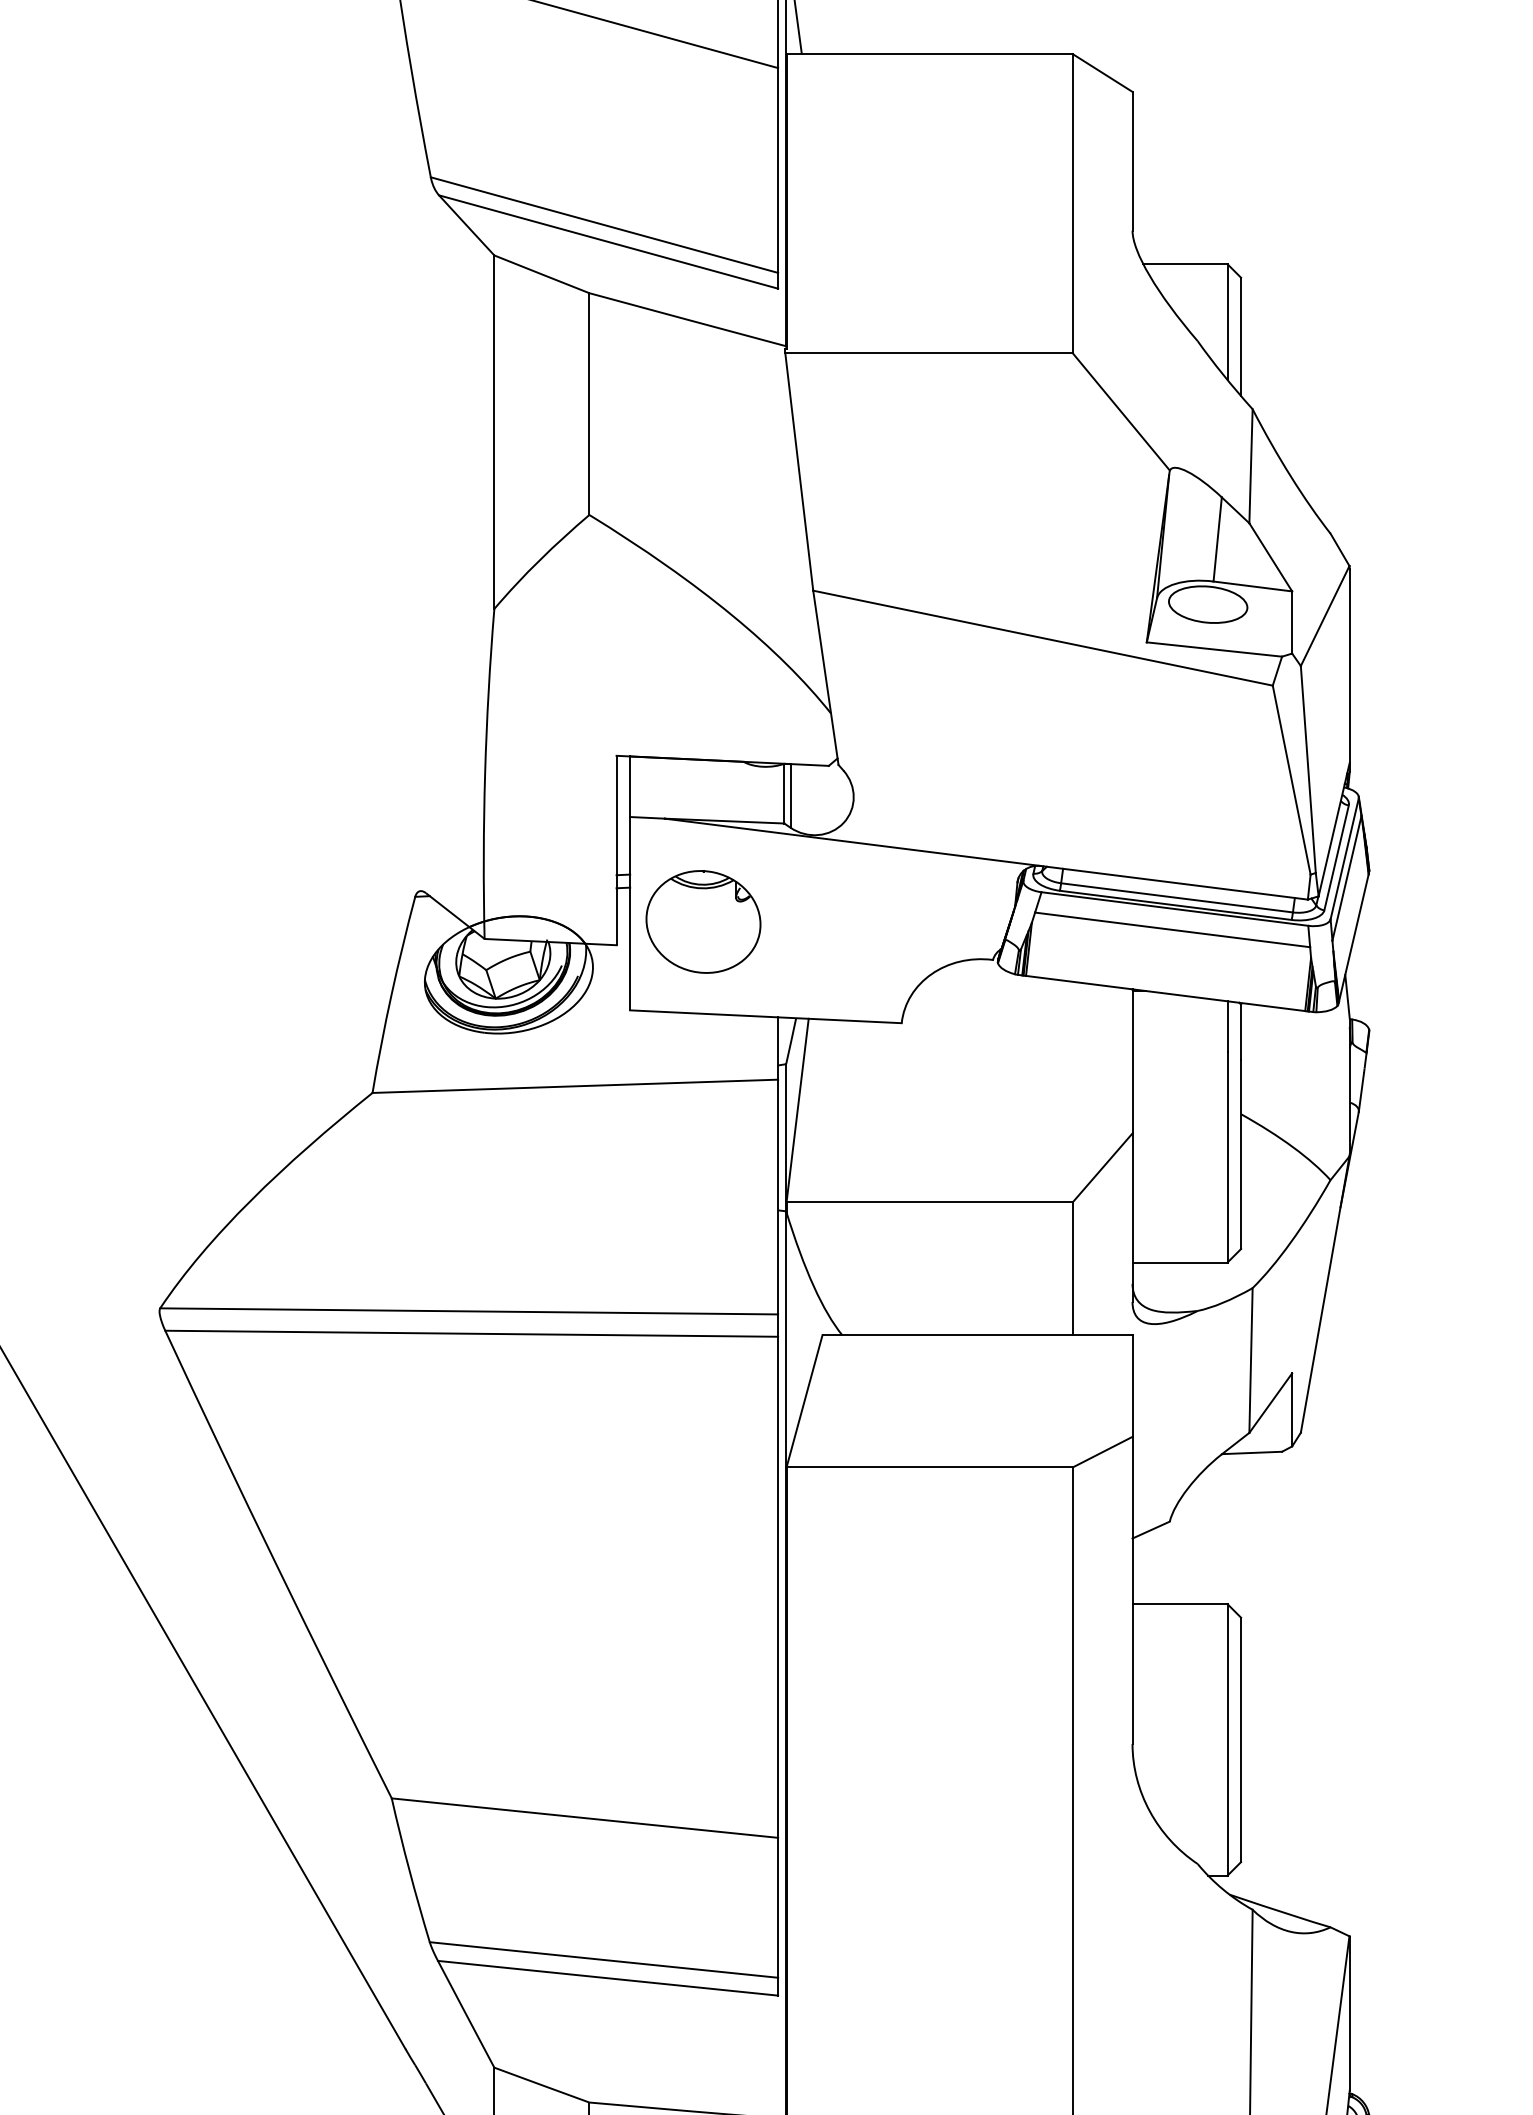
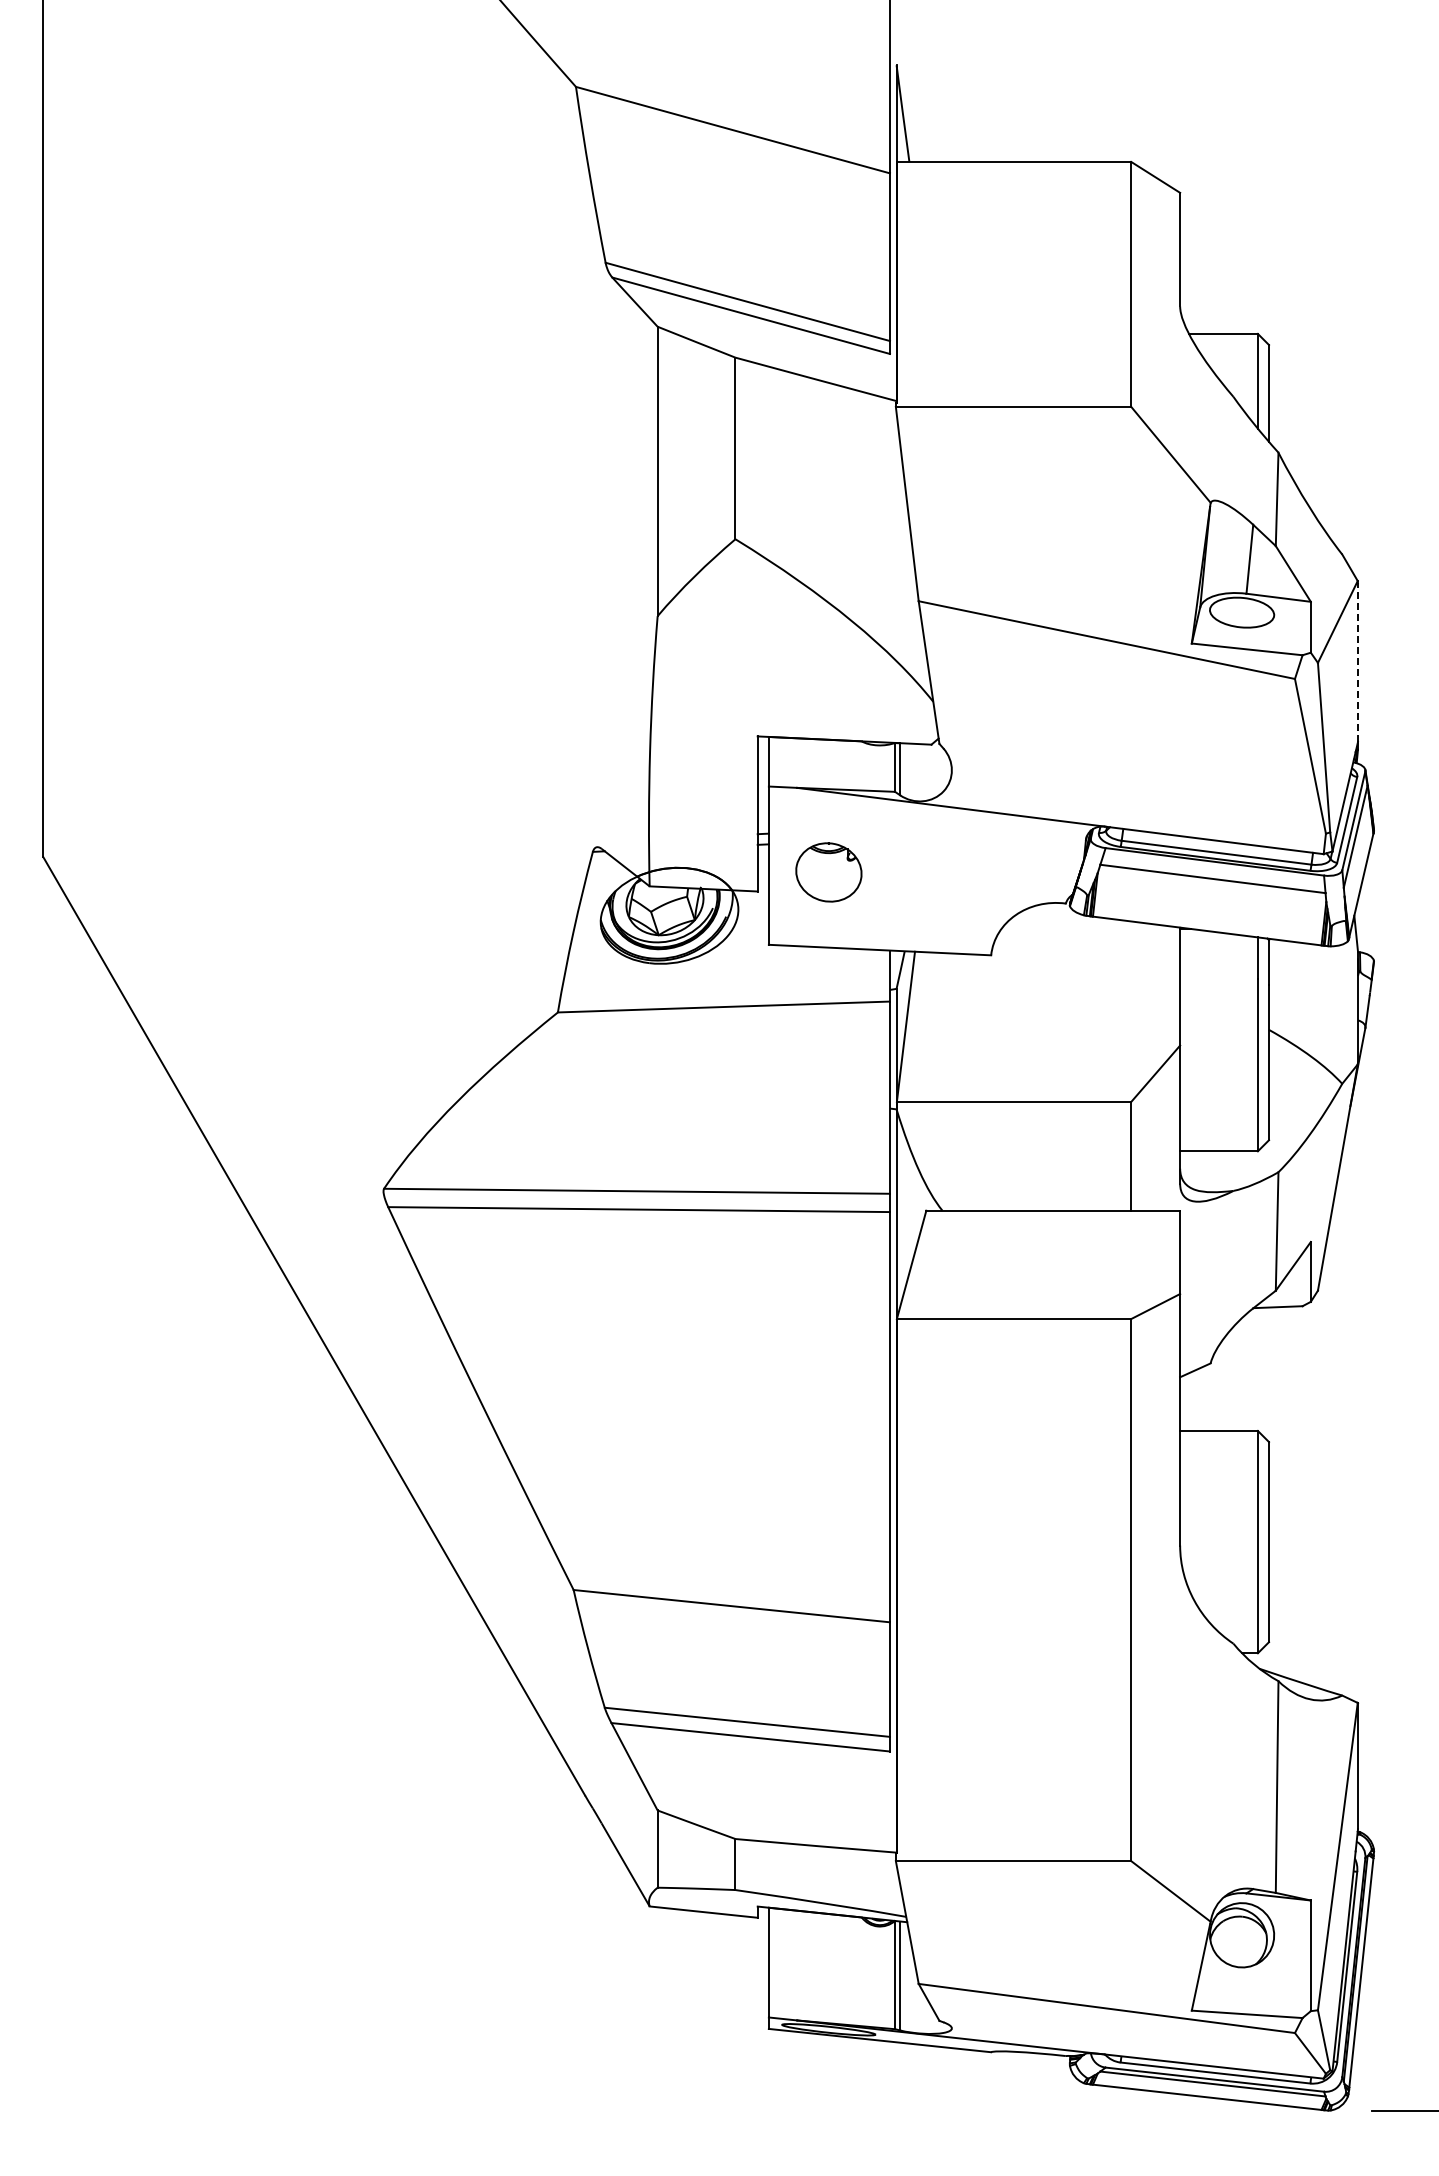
line: (1350, 665) -> (1358, 662), solid -> dashed
part: (703, 922) -> (828, 872), size x0.7

